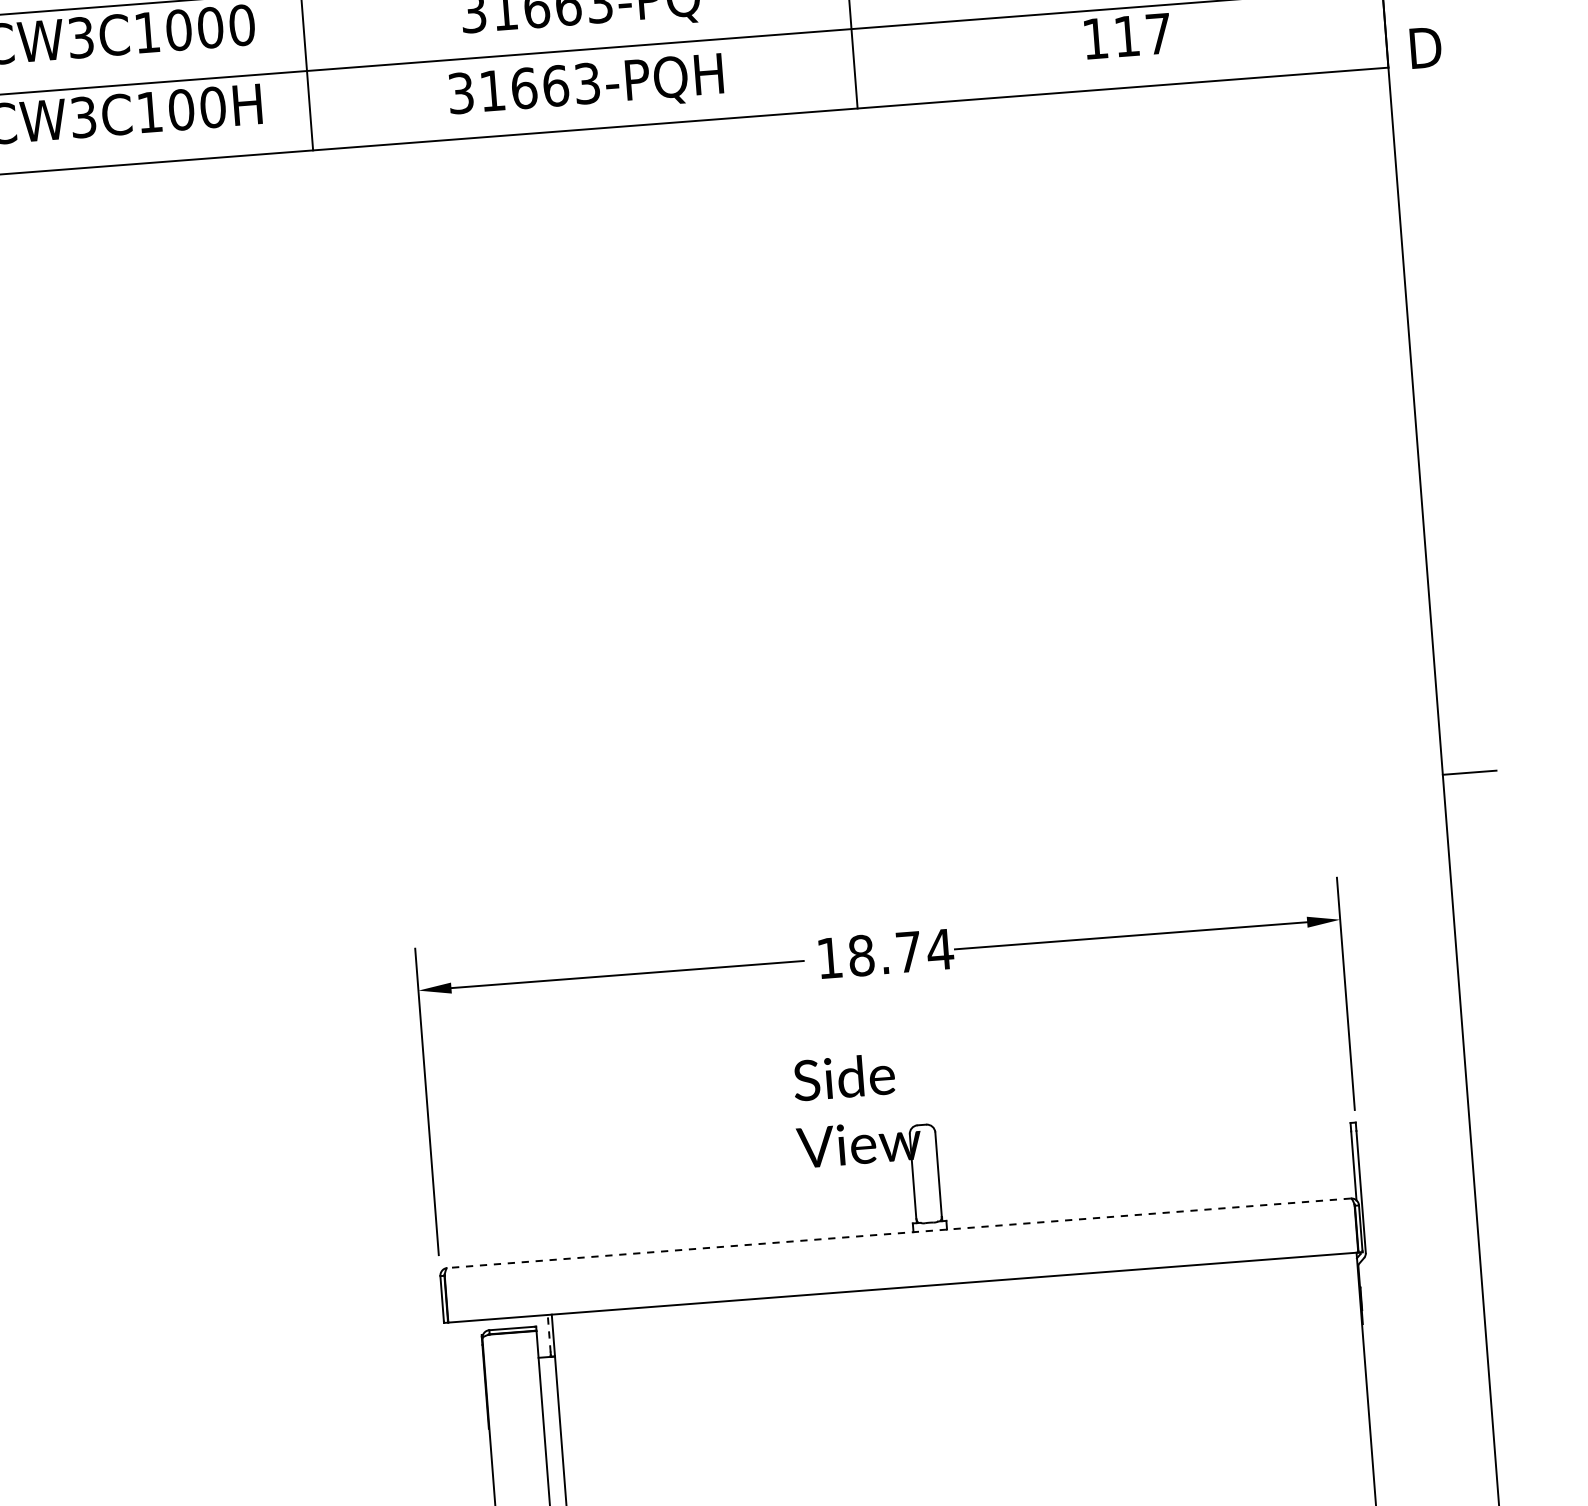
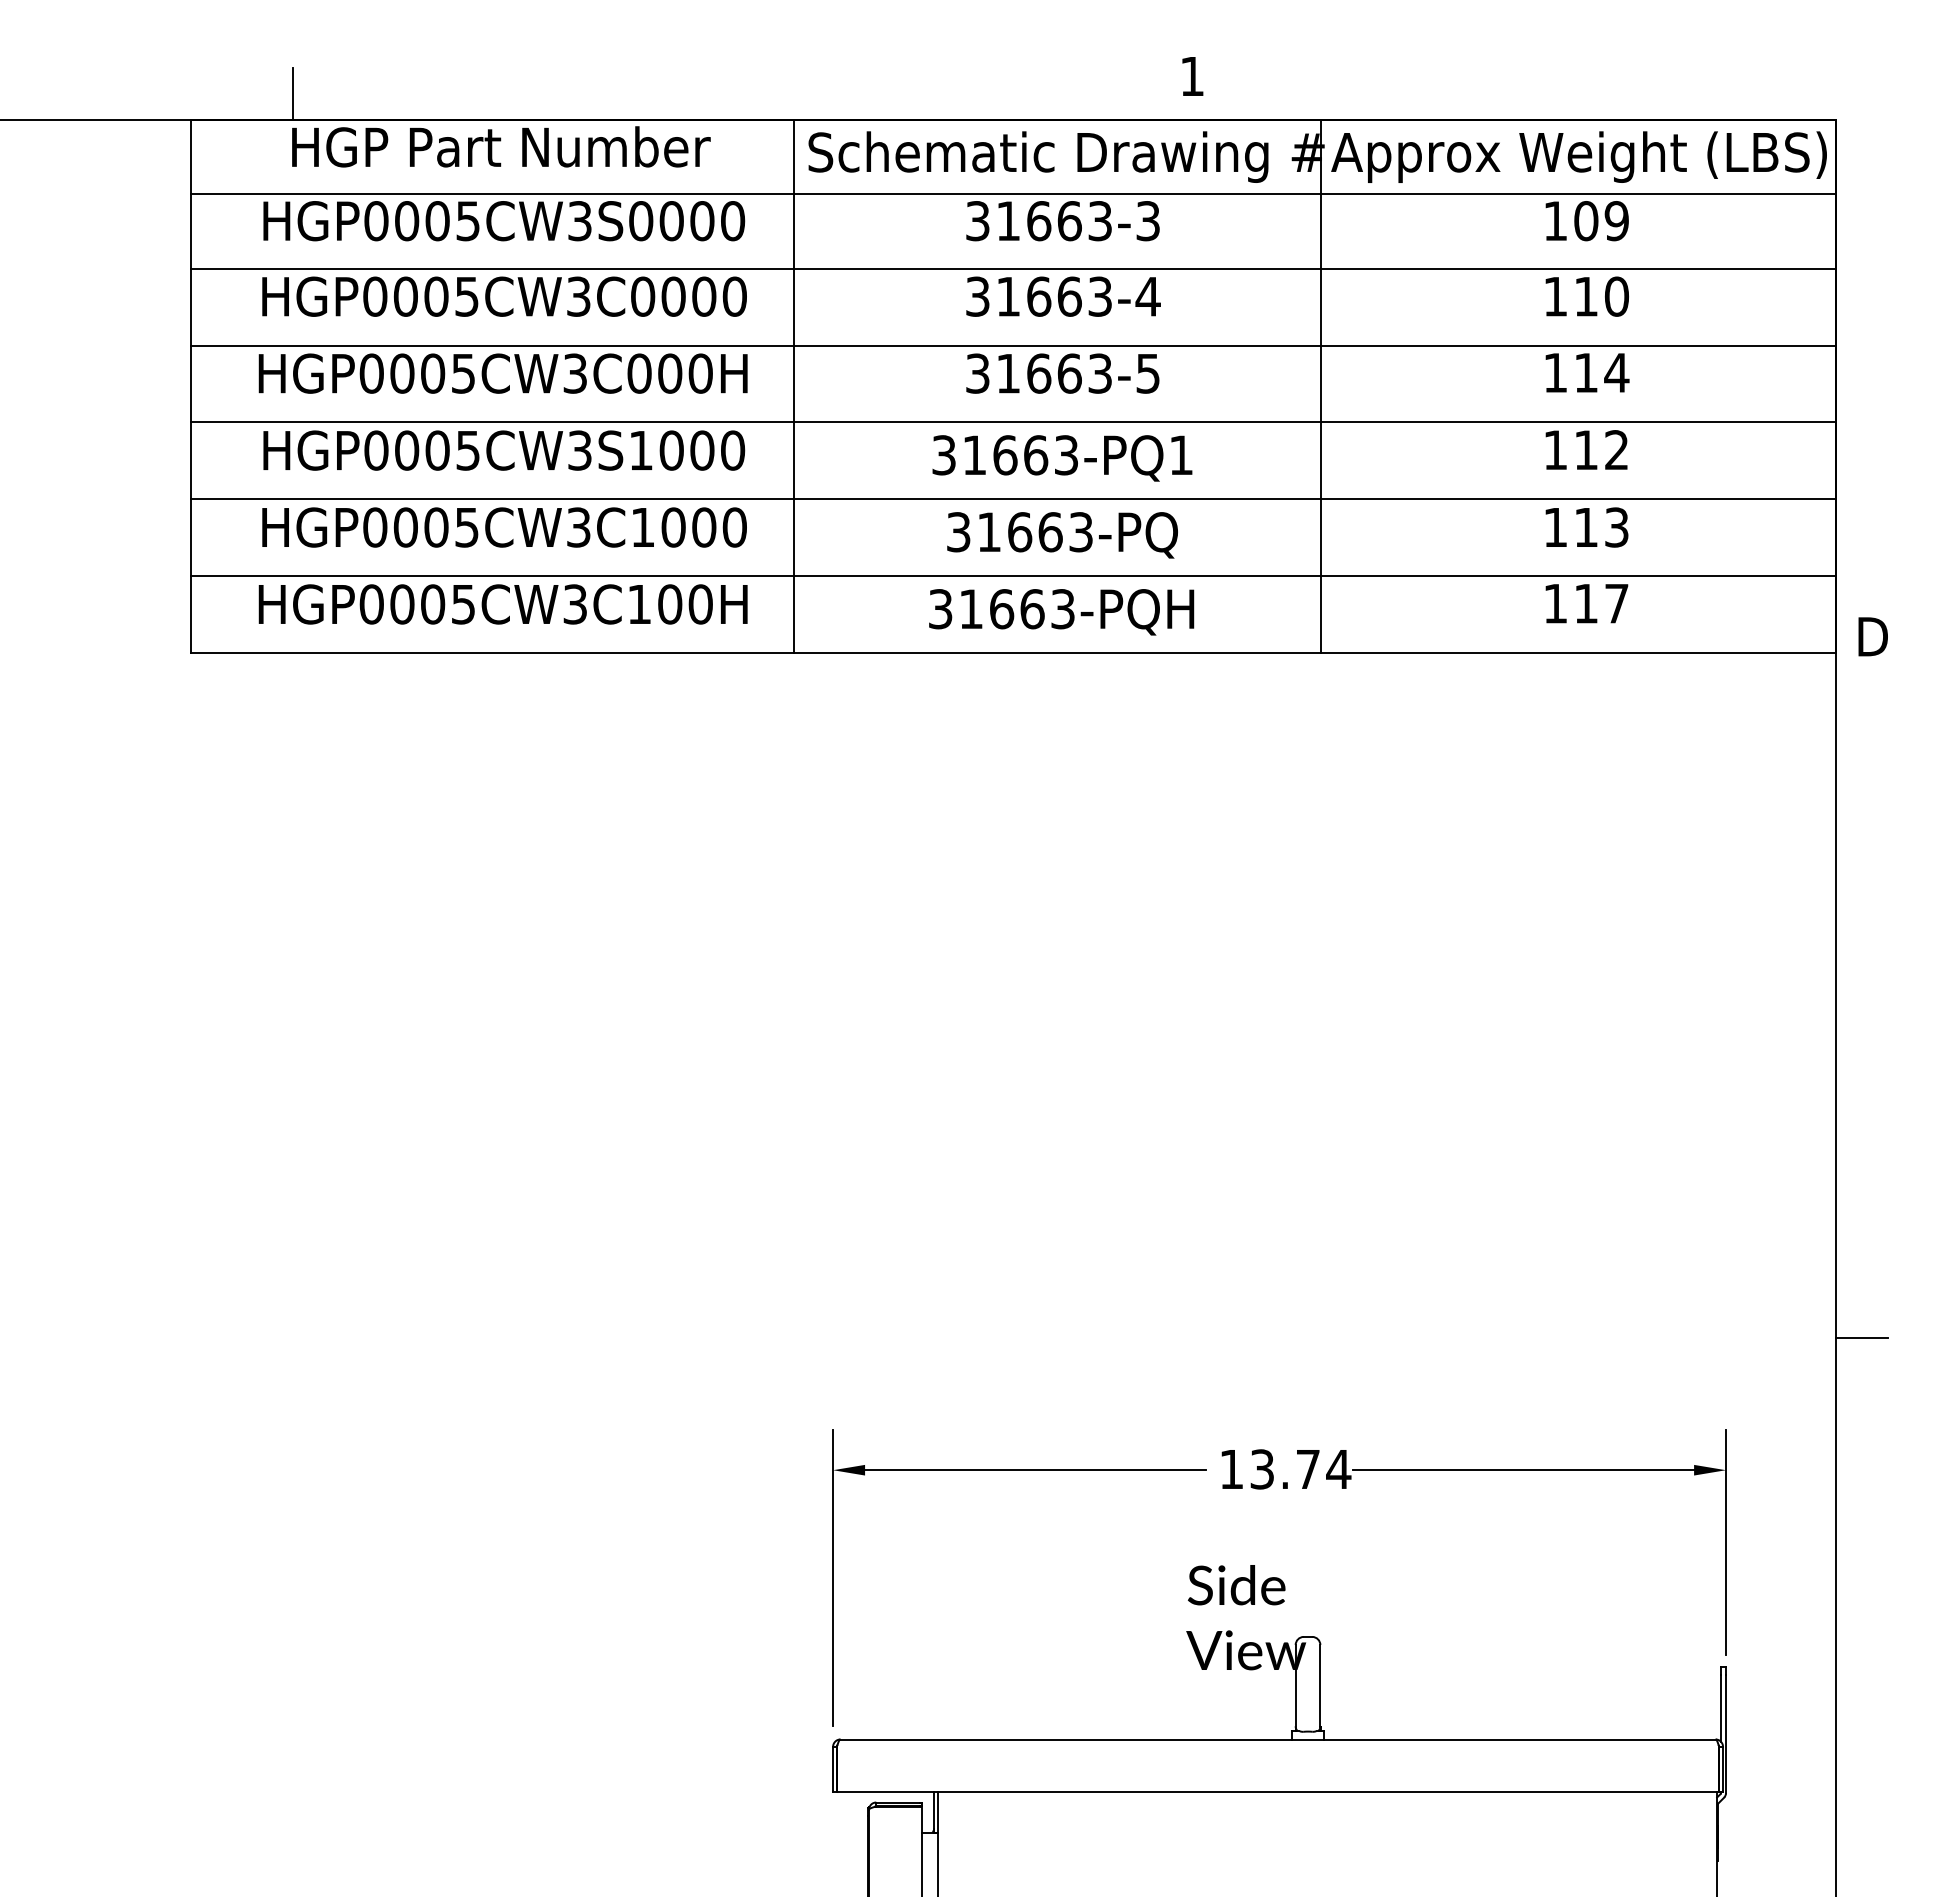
text: (861, 955) -> (1262, 1469), 18.74 -> 13.74
line: (899, 1233) -> (1278, 1739), dashed -> solid
line: (549, 1332) -> (933, 1809), dashed -> solid

